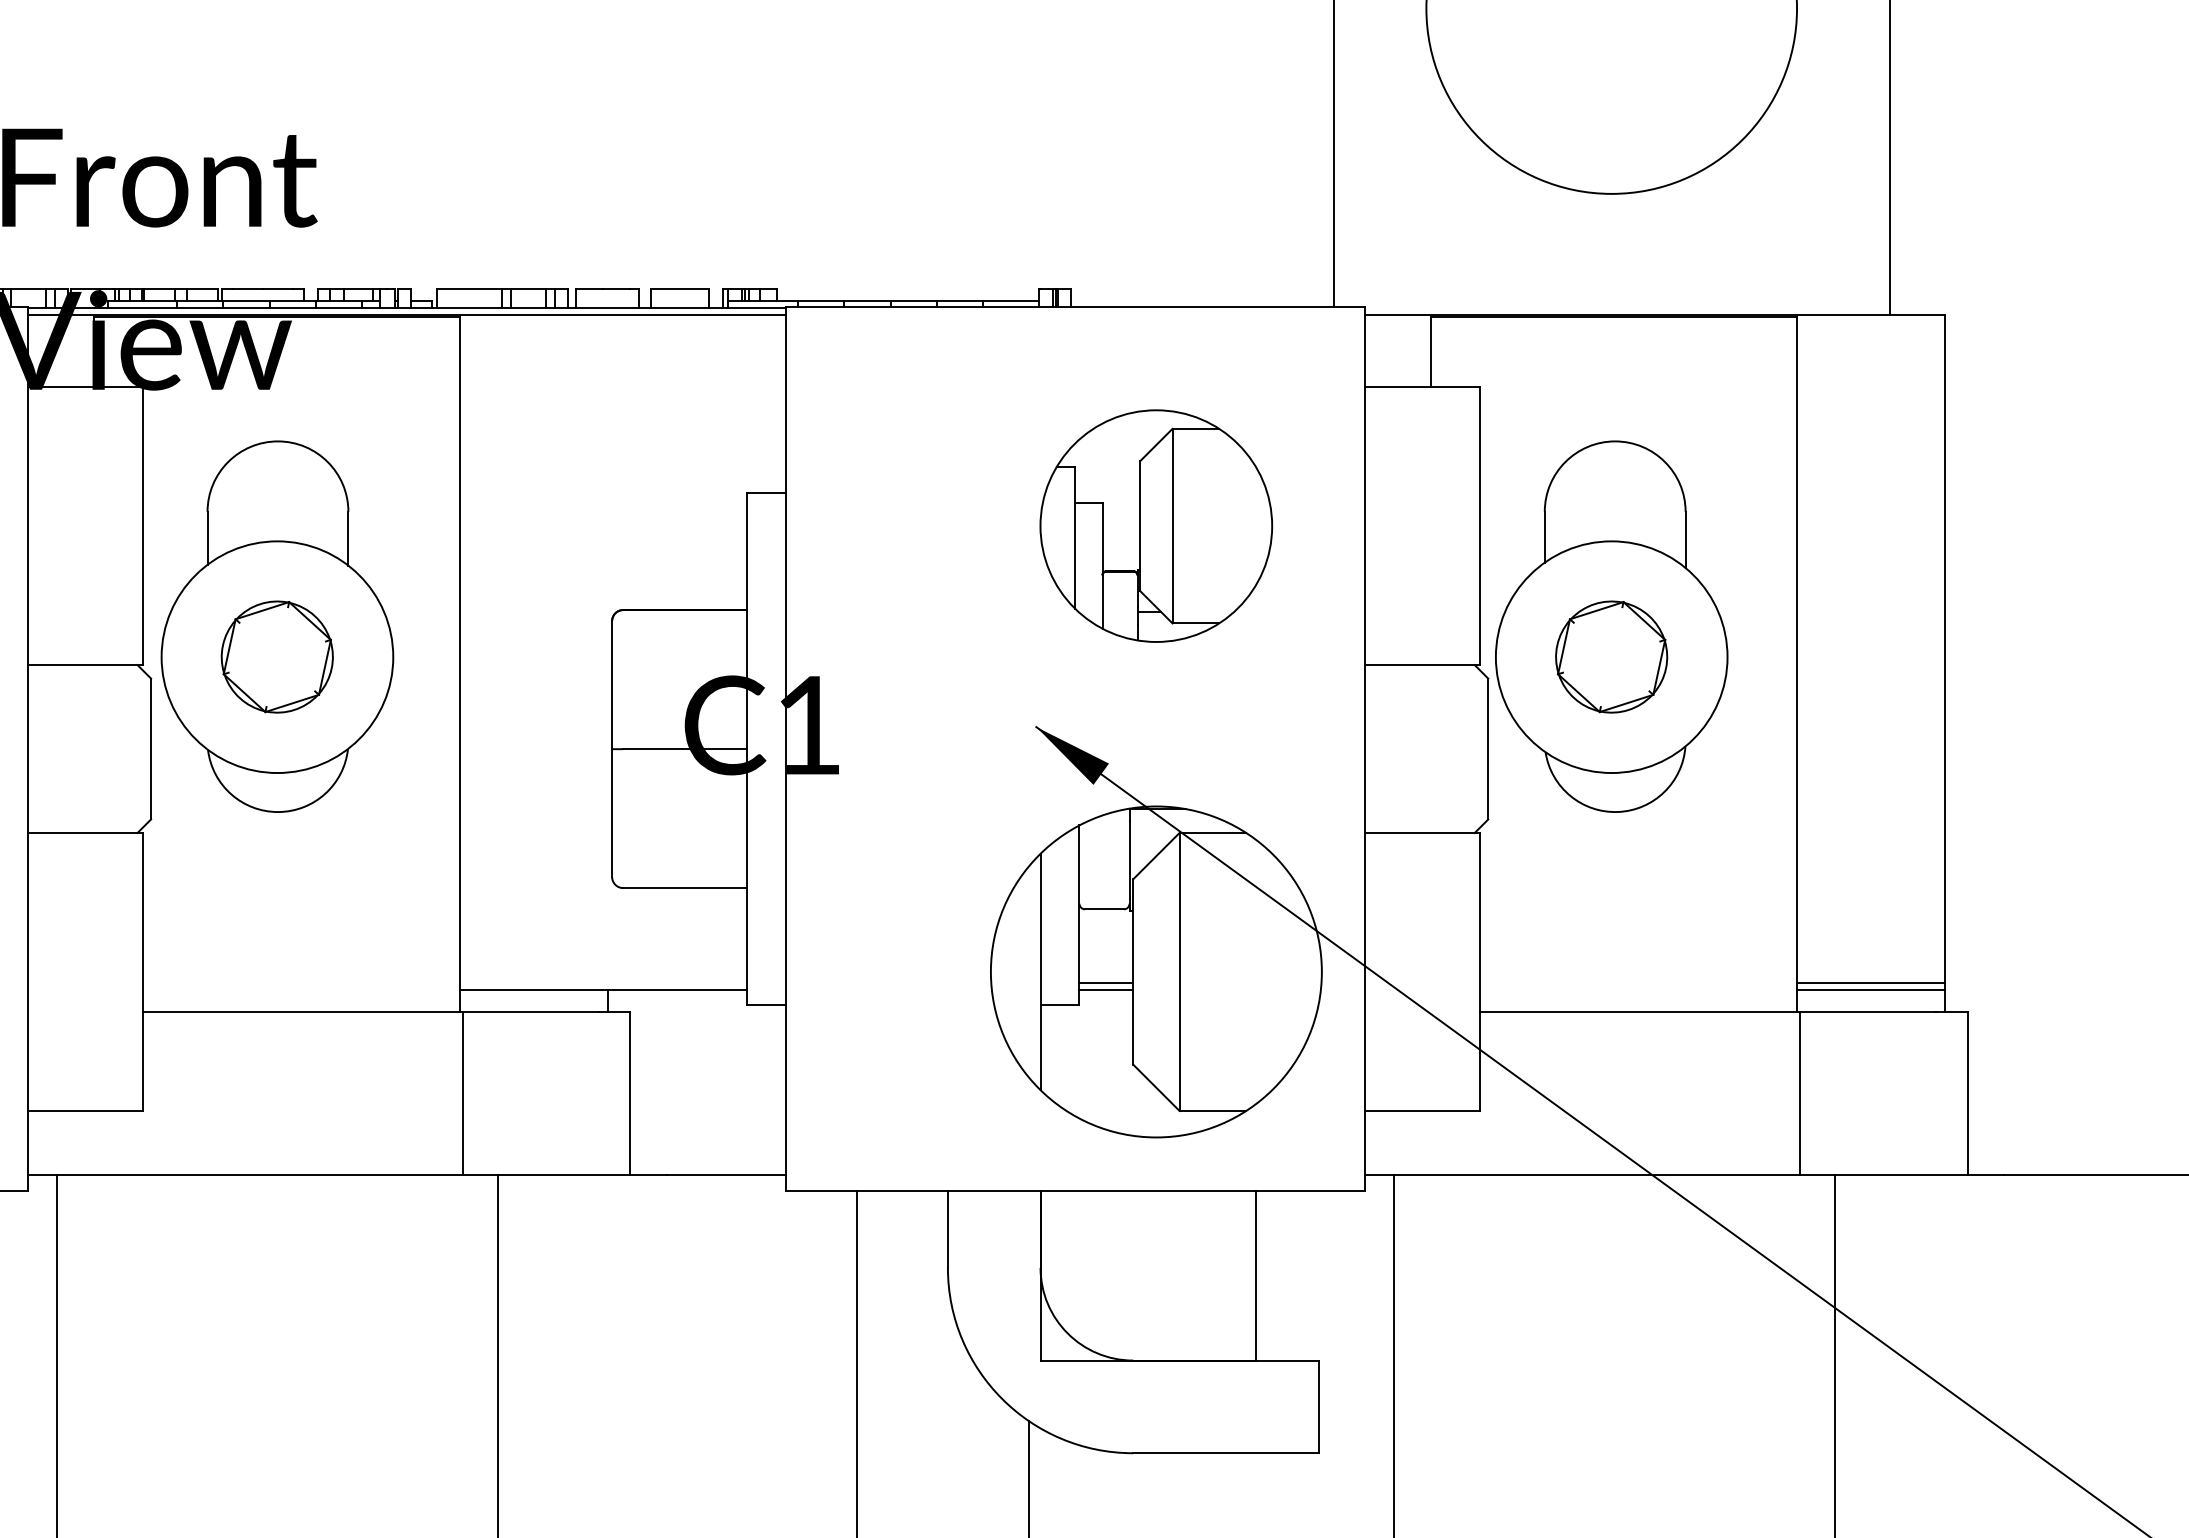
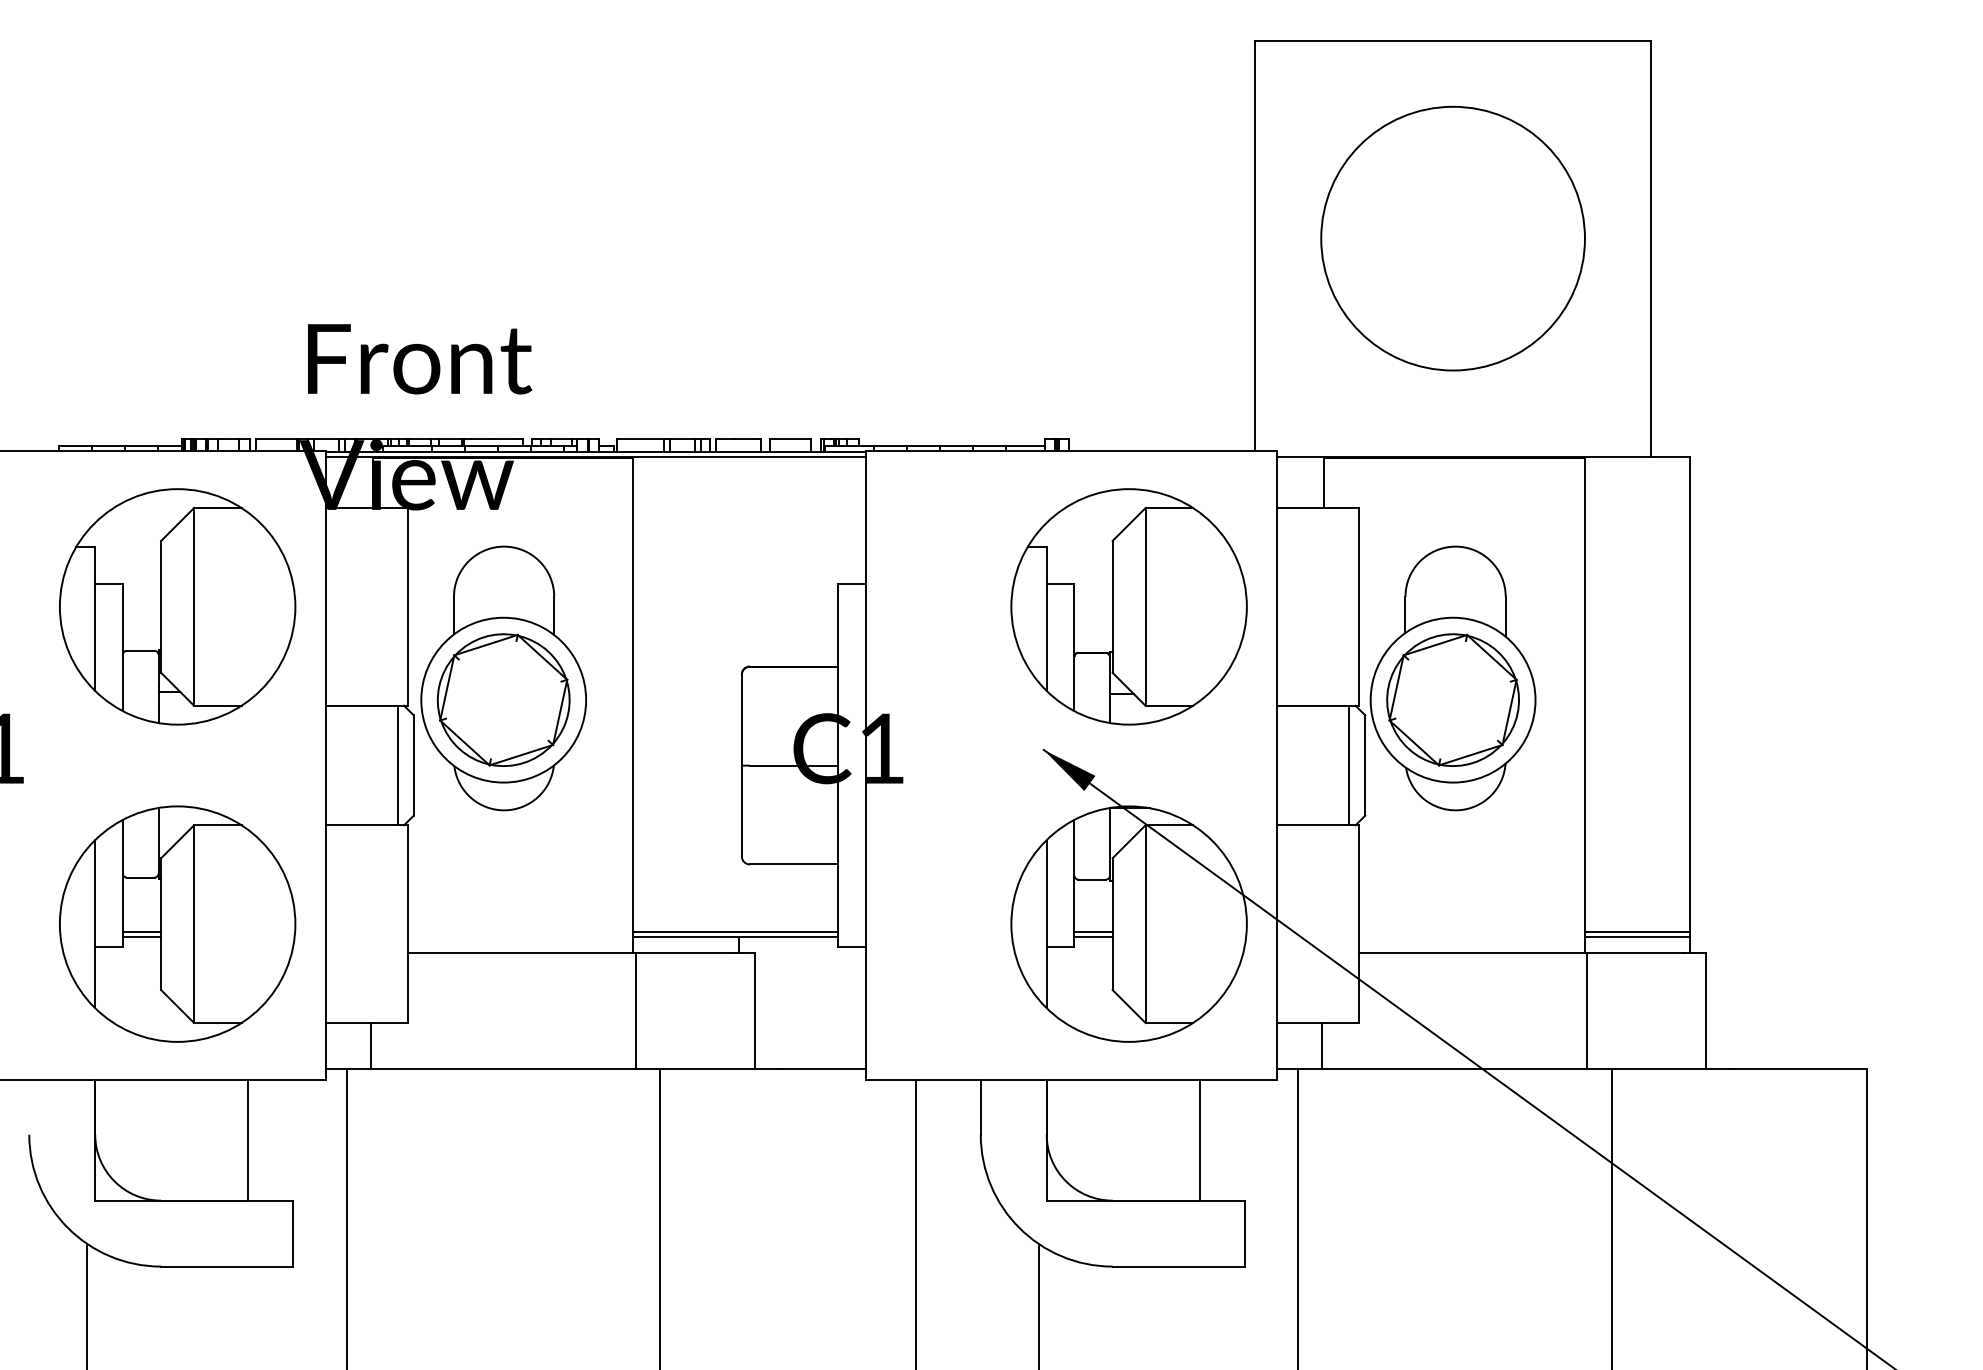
part: (1155, 525) -> (1128, 606), size x1.43
part: (277, 656) -> (503, 699), size x1.67
part: (1610, 656) -> (1452, 699), size x1.67
line: (128, 749) -> (397, 765), added
line: (1466, 749) -> (1349, 765), added
line: (603, 982) -> (735, 931), added
line: (90, 1142) -> (370, 1045), added
line: (1428, 1142) -> (1322, 1045), added

